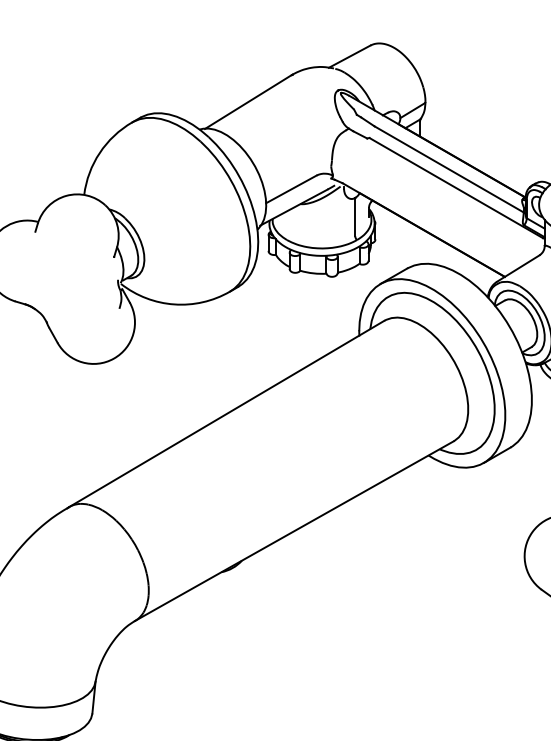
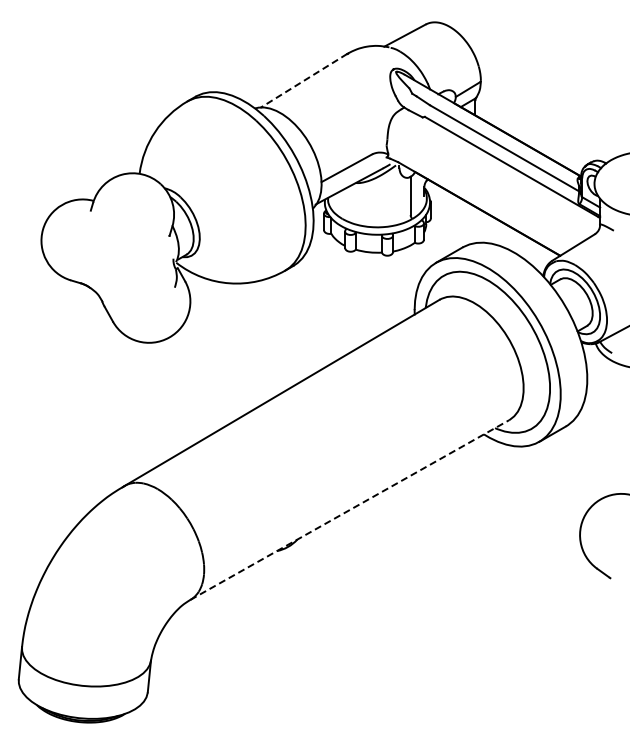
line: (248, 102) -> (303, 81), solid -> dashed
line: (294, 531) -> (349, 510), solid -> dashed

